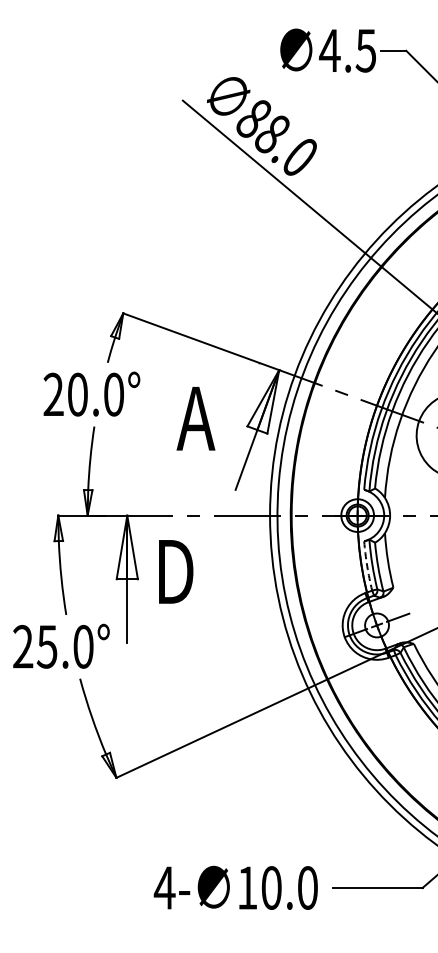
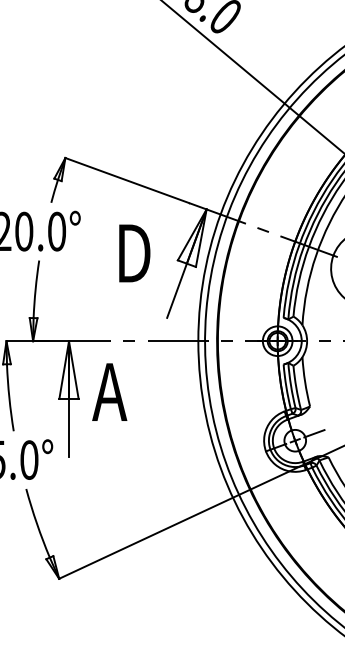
text: (196, 418) -> (131, 253), A -> D
arc: (367, 566) -> (286, 387), dashed -> solid
text: (172, 571) -> (109, 391), D -> A

